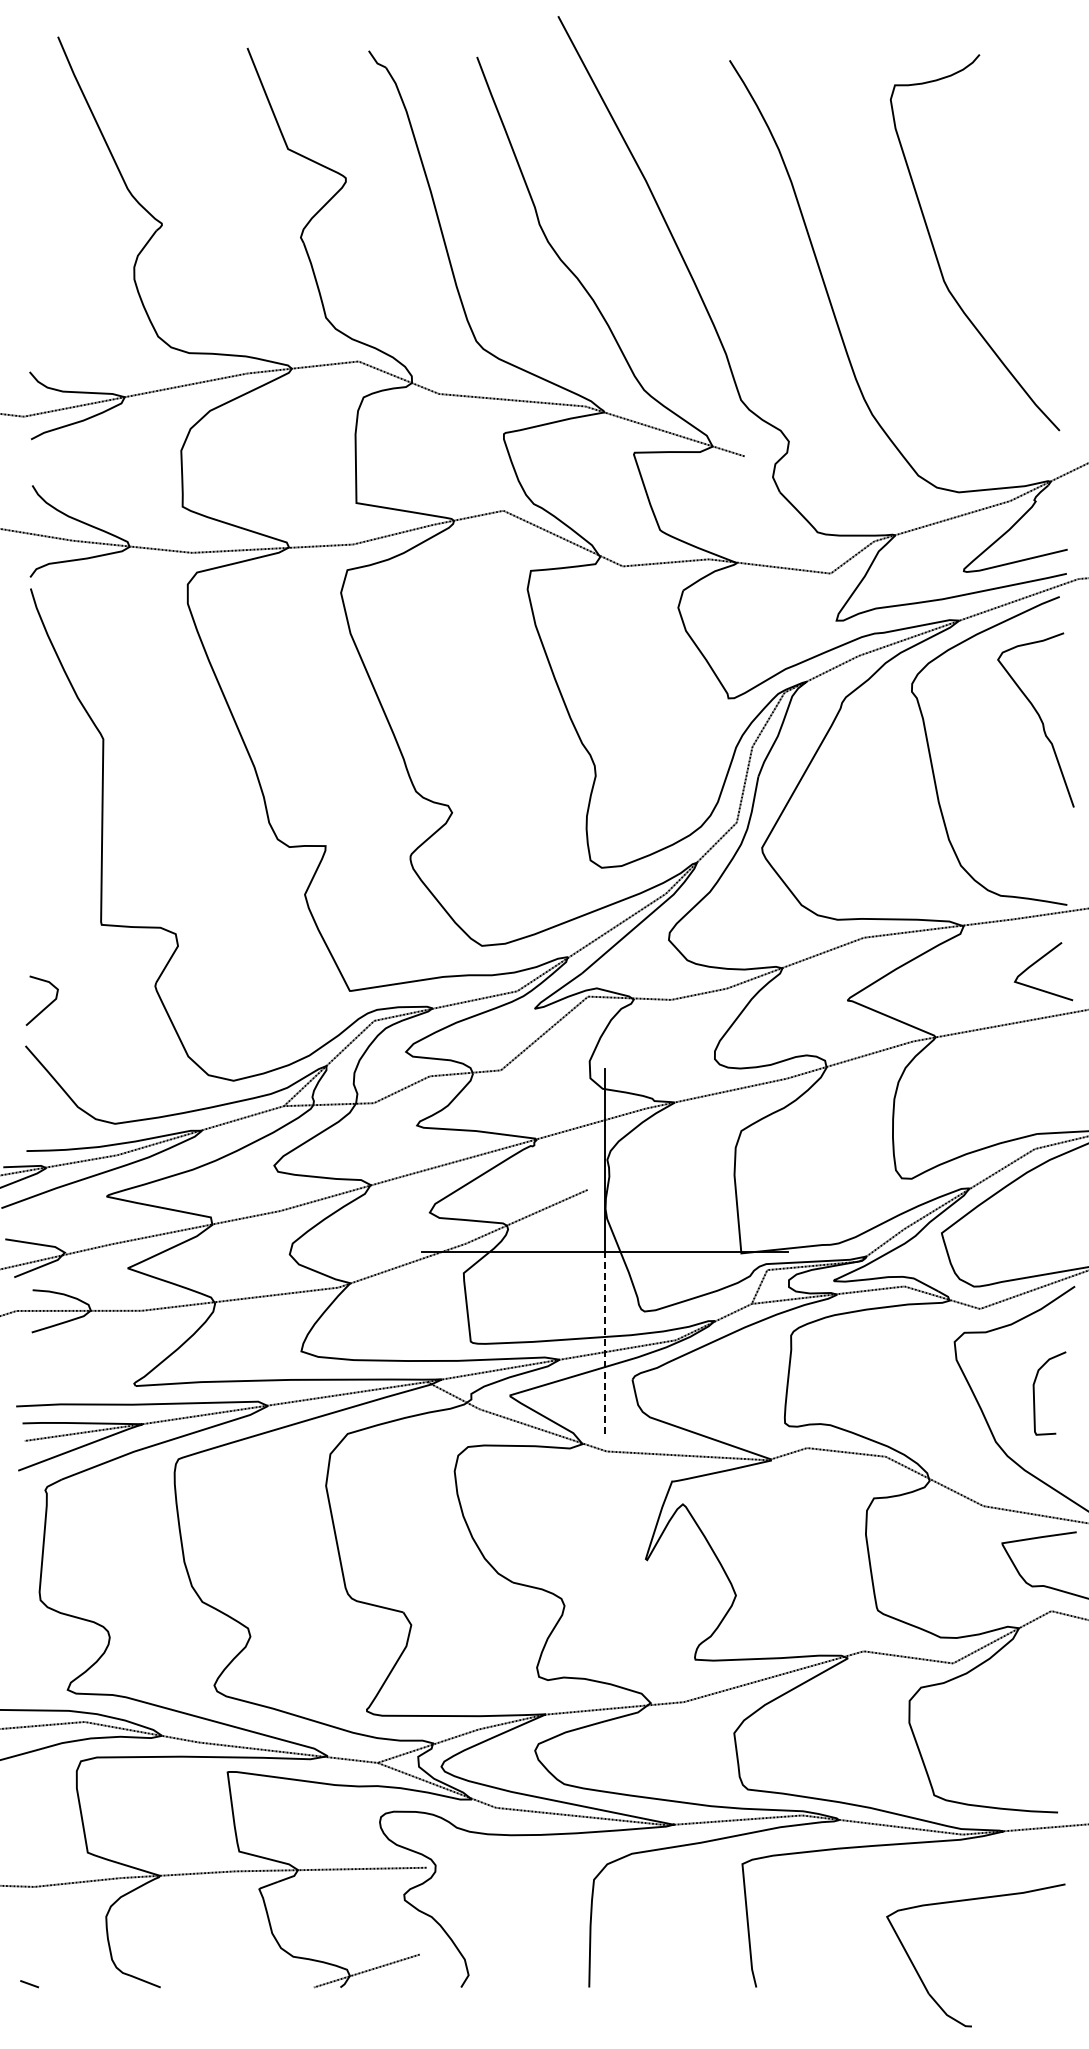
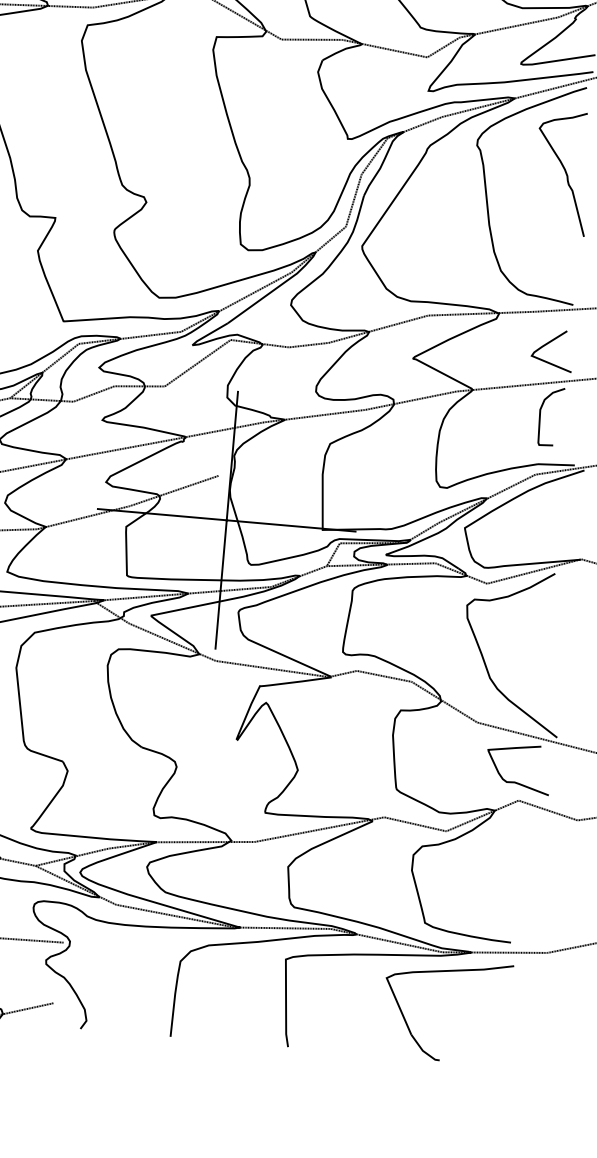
line: (604, 1342) -> (220, 584), dashed -> solid
curve: (1034, 1393) -> (540, 415), moved
part: (972, 1900) -> (447, 971), moved

